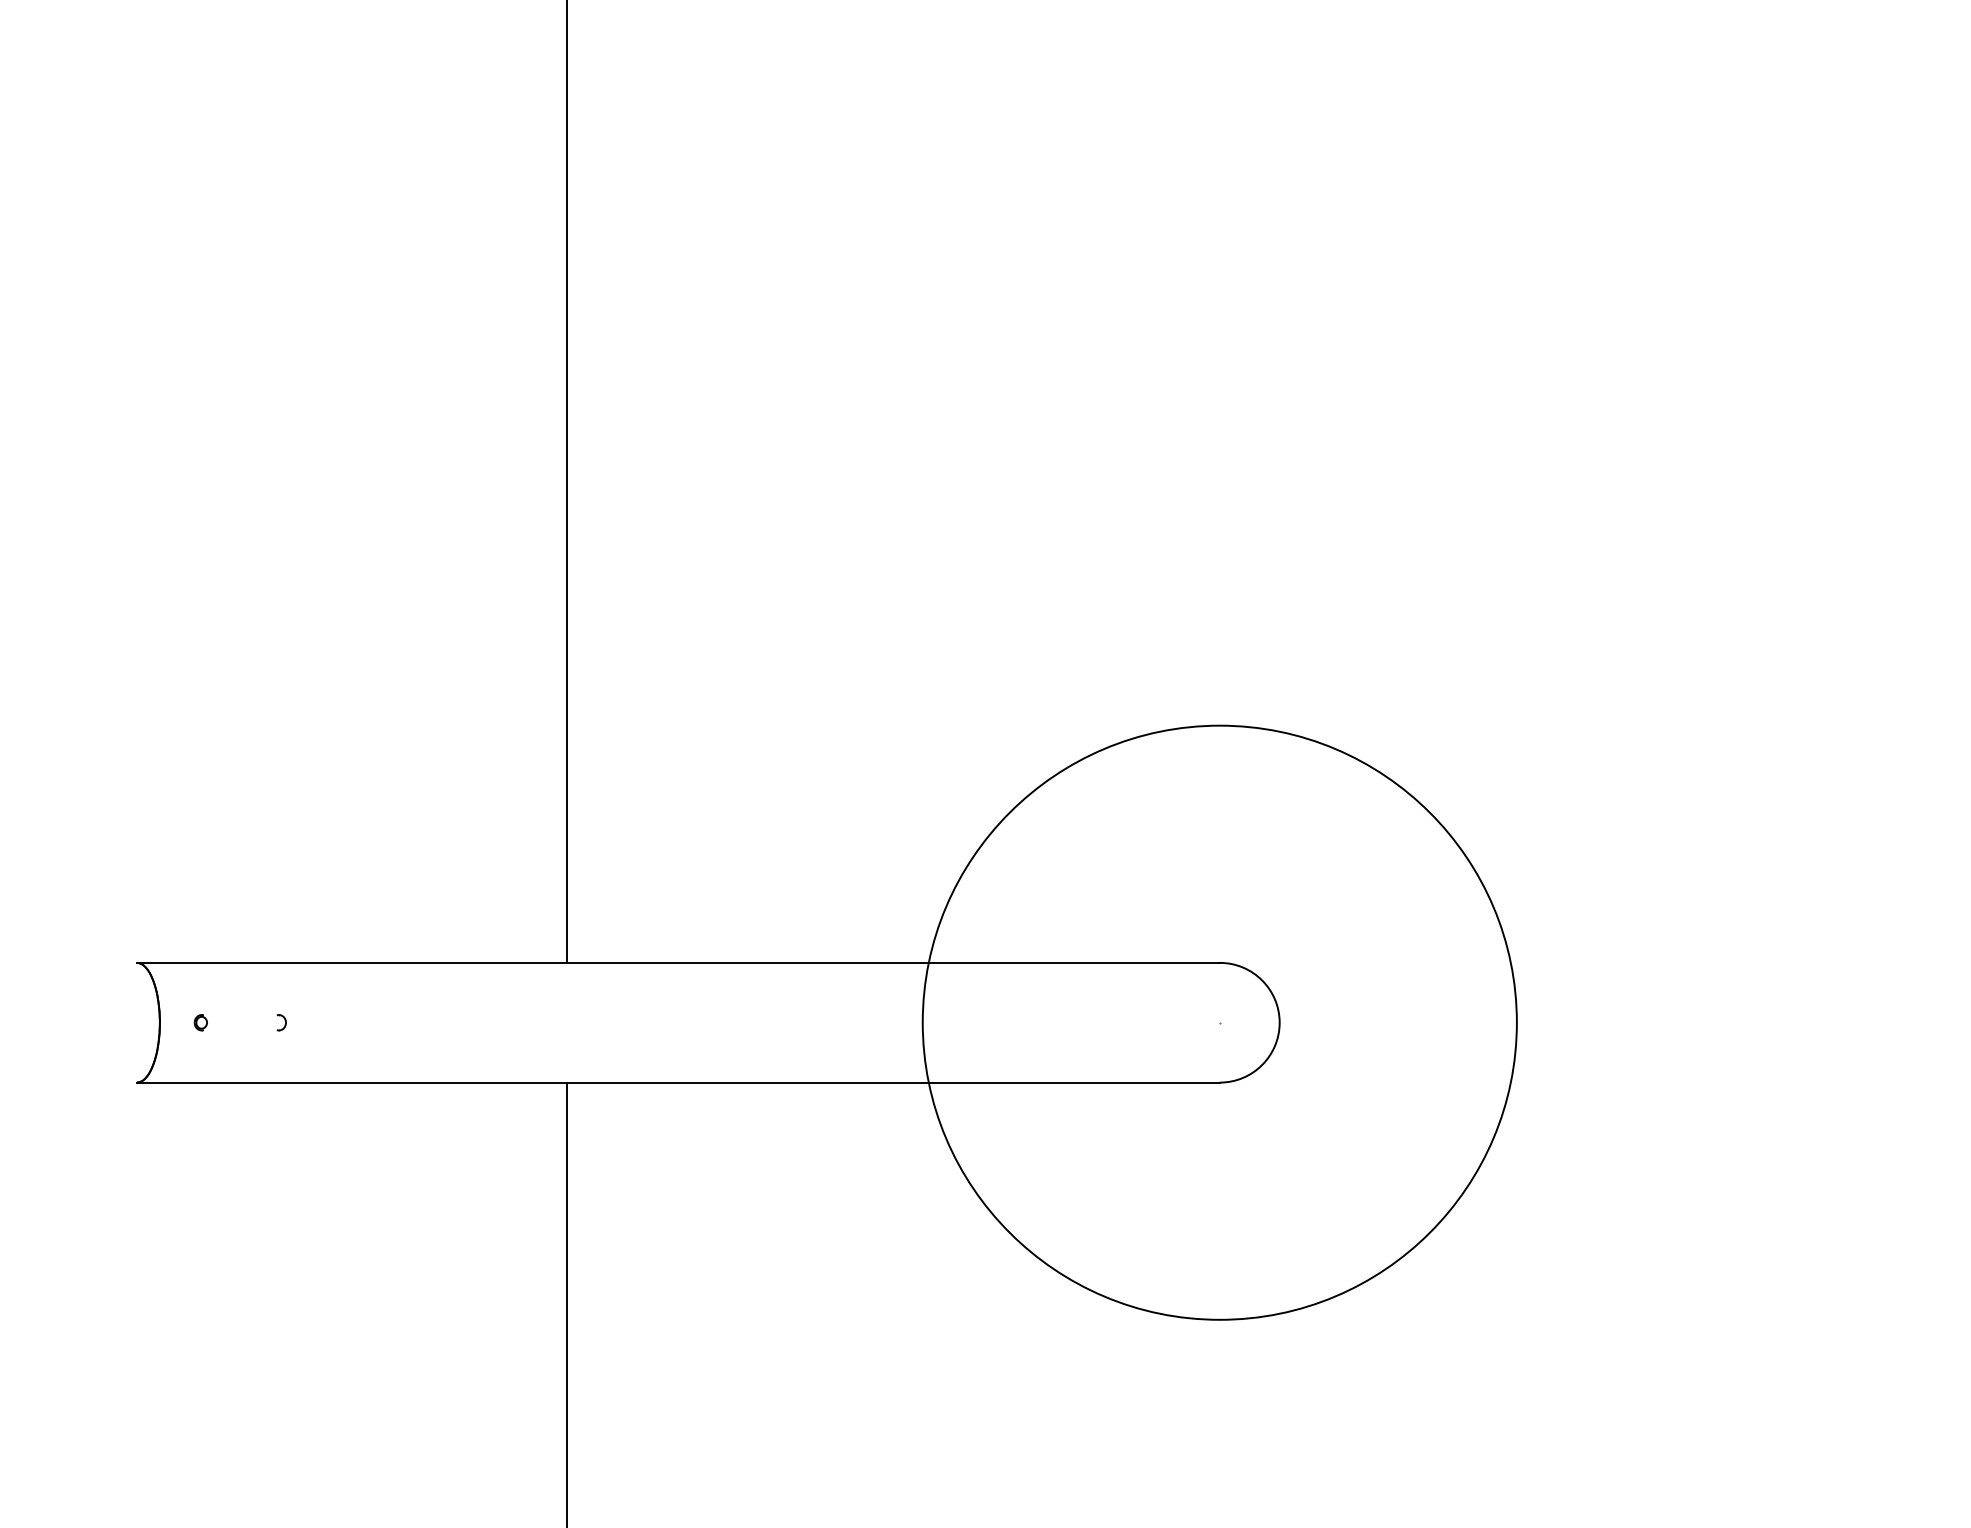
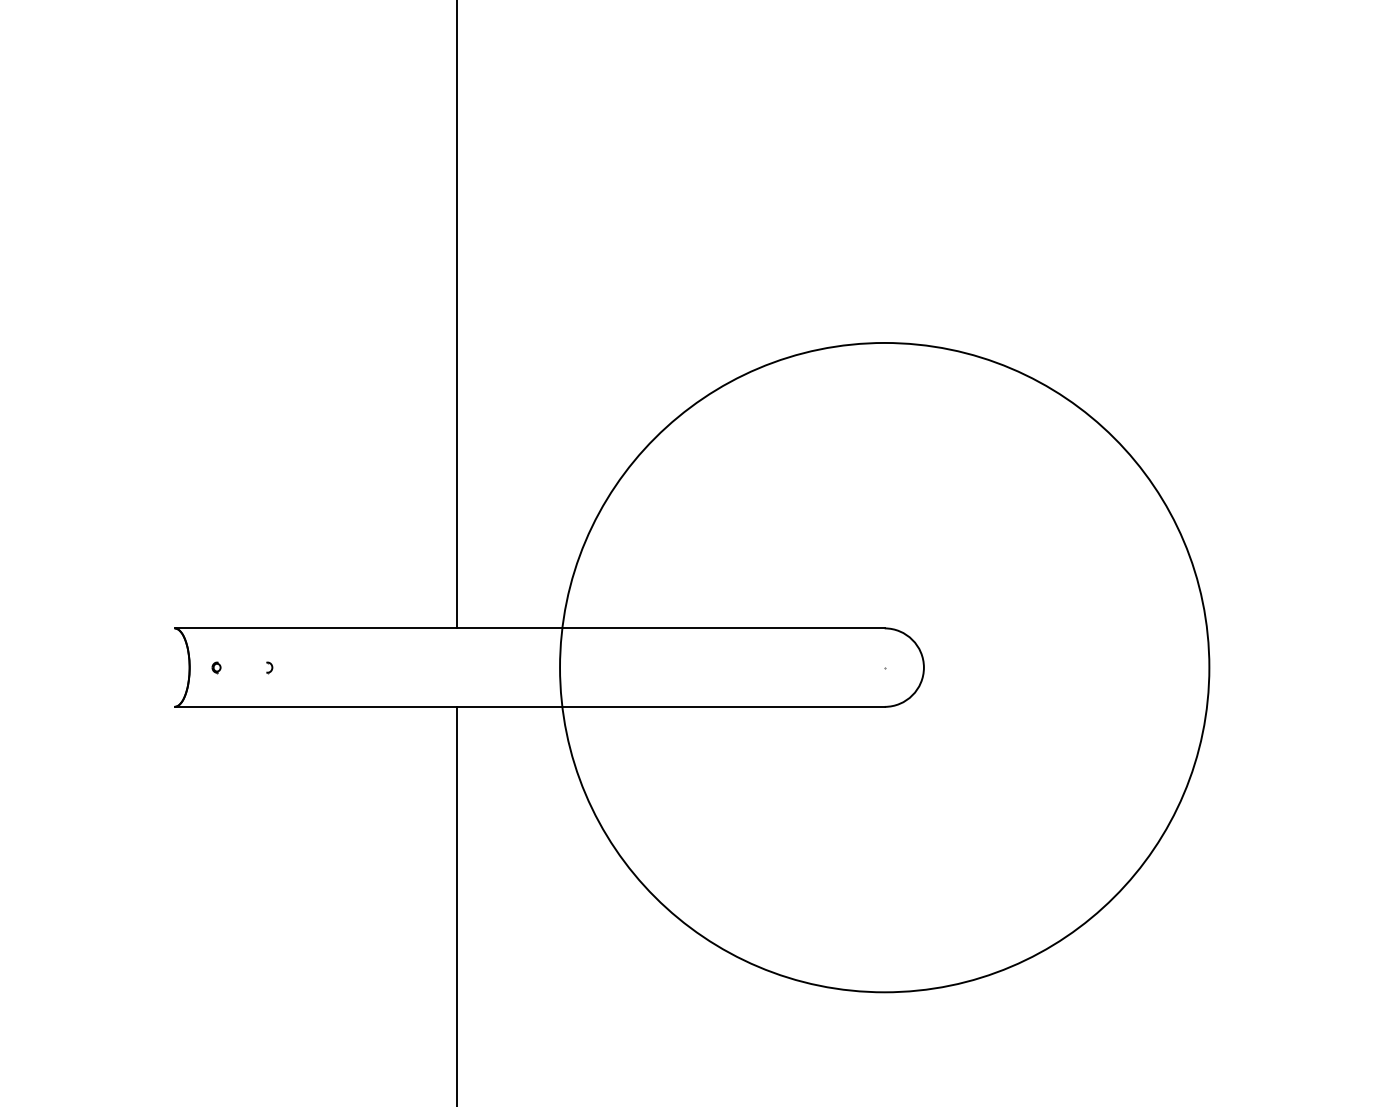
circle: (1219, 1022) -> (884, 667), size x1.67

